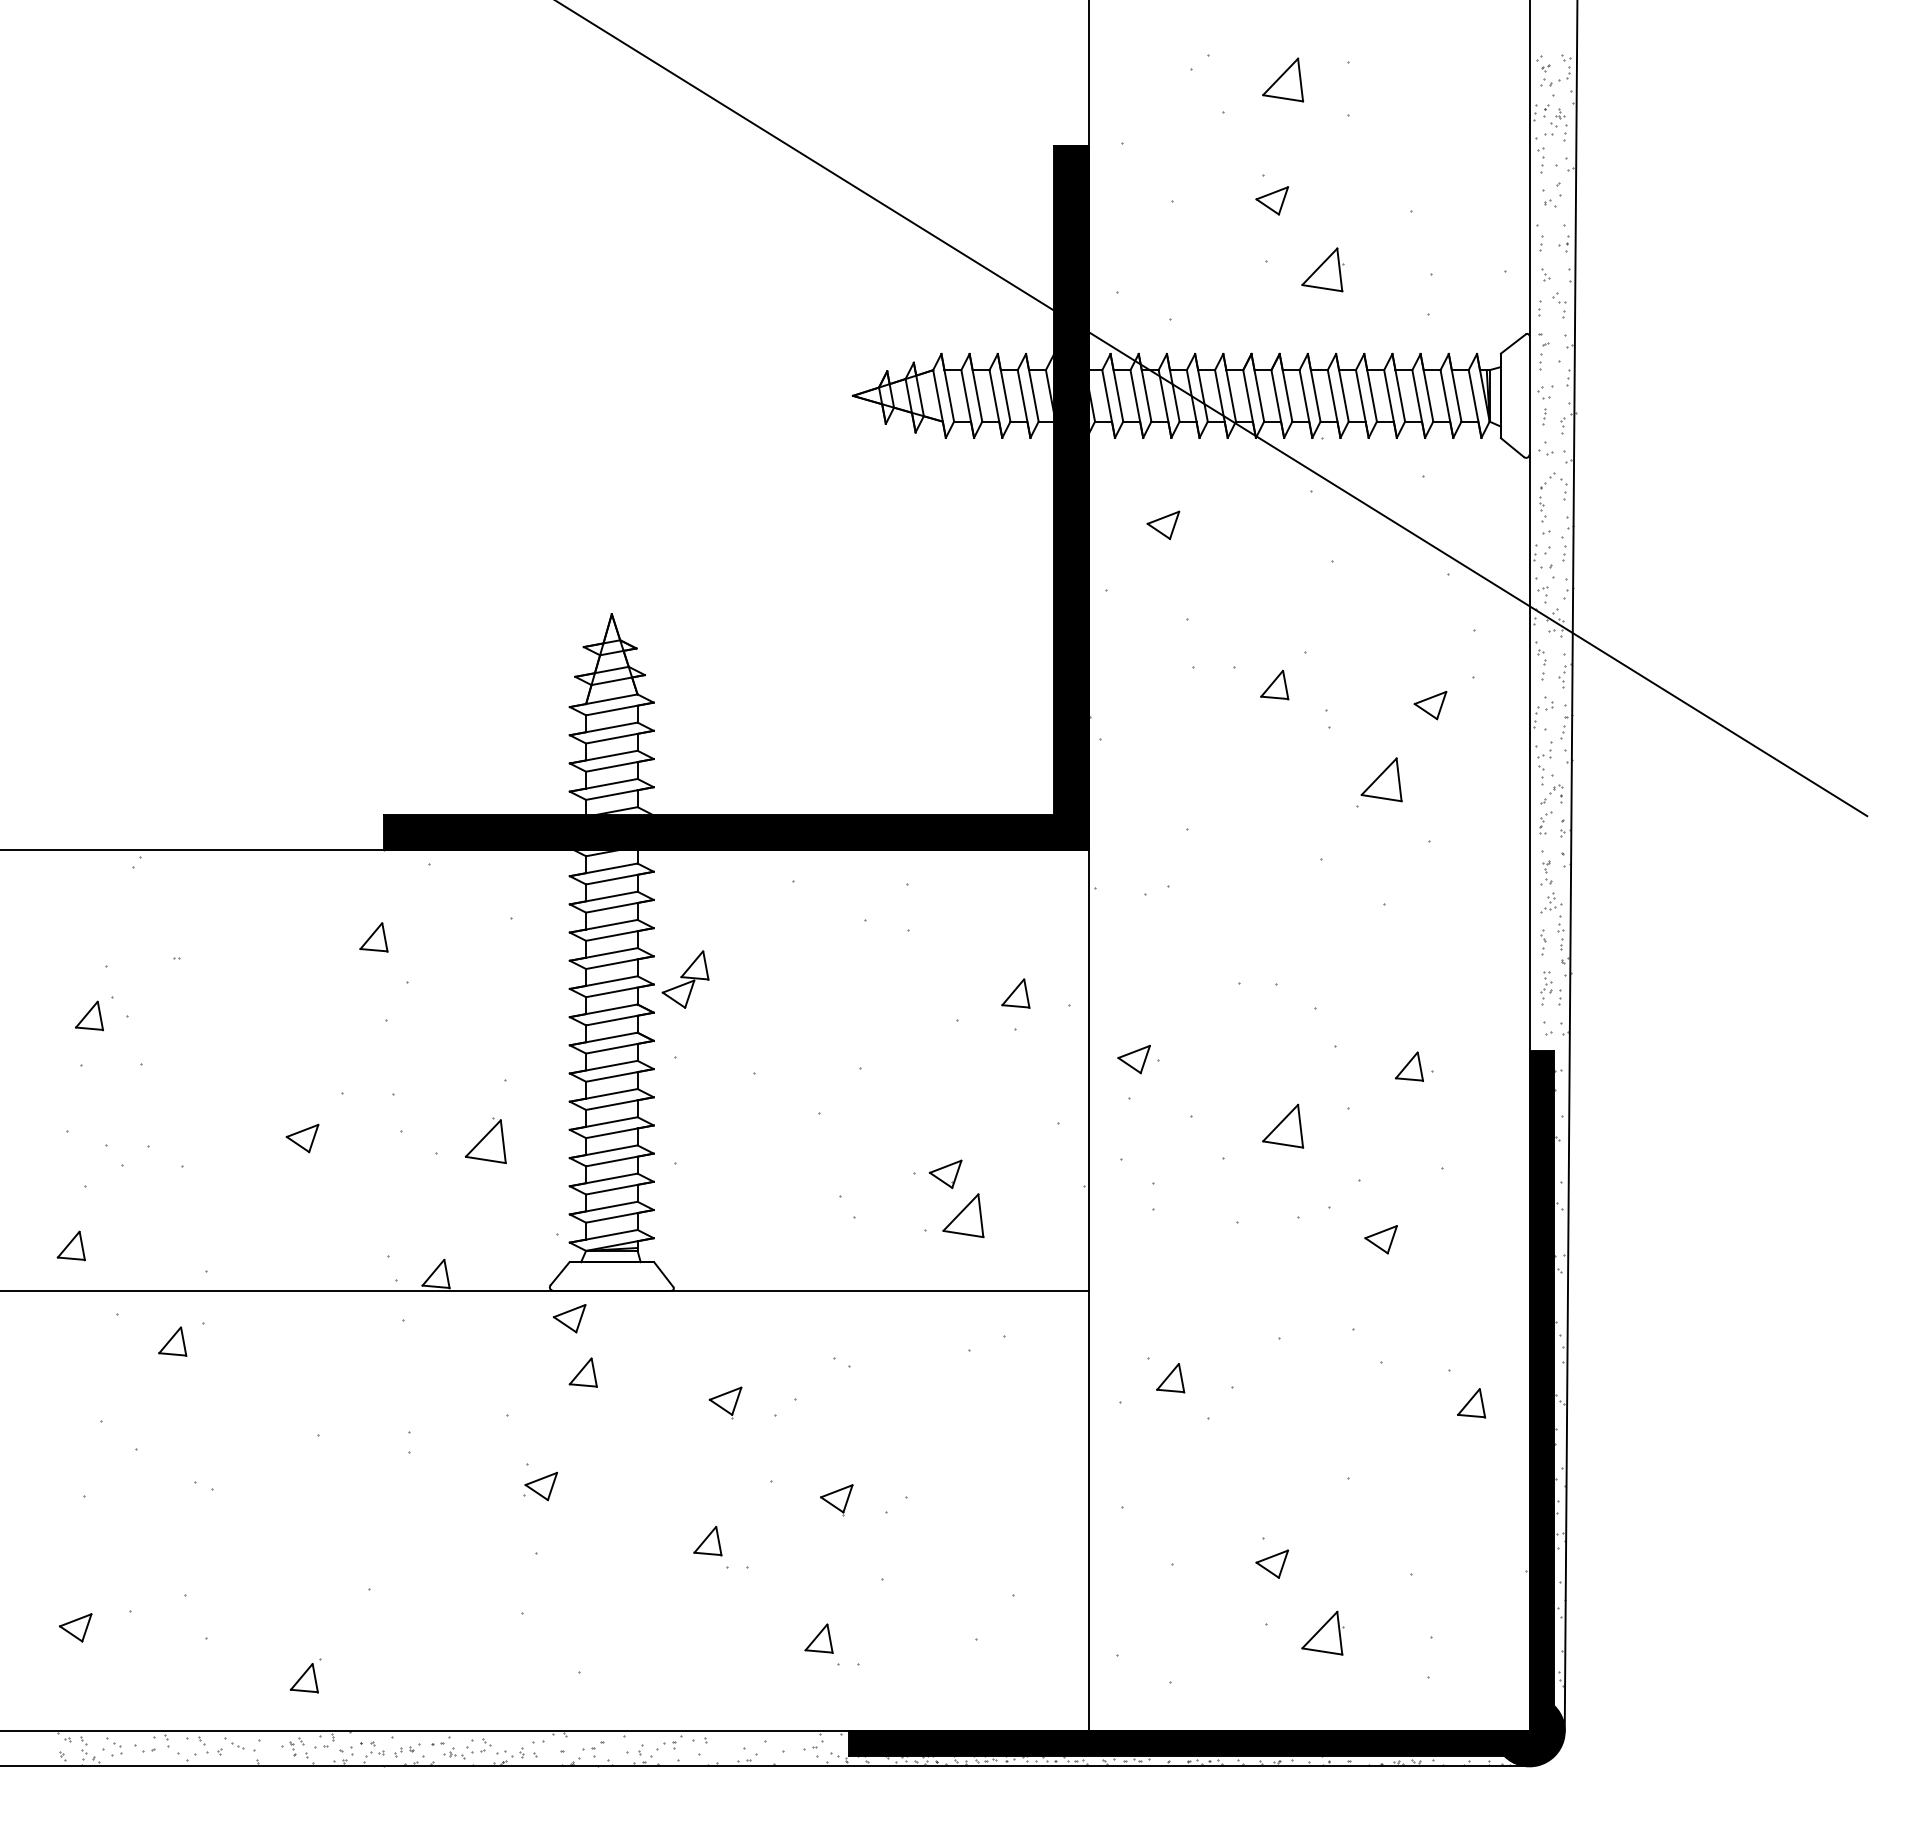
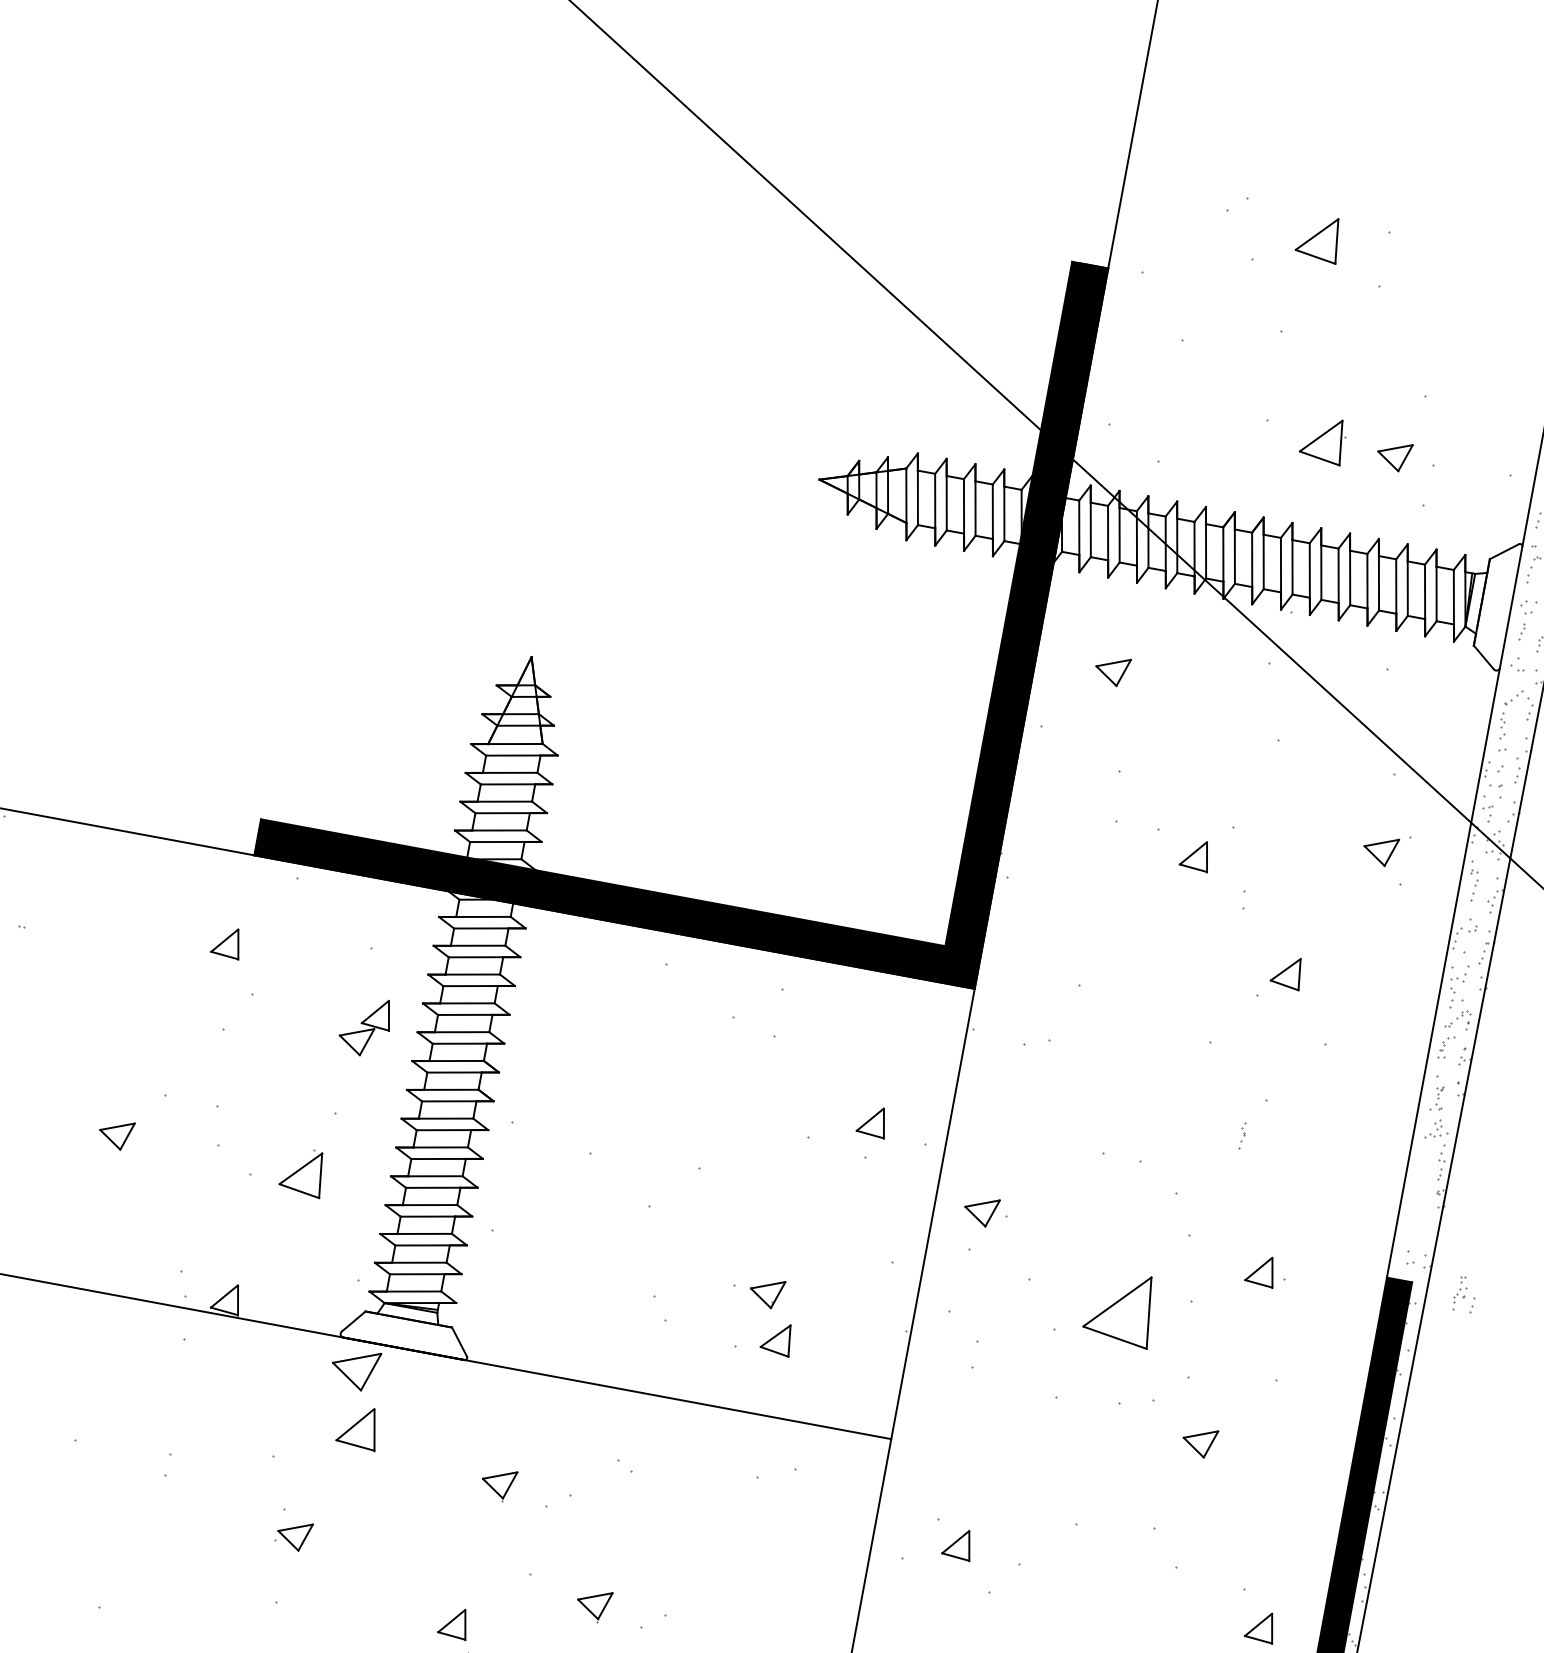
part: (1271, 200) -> (1393, 455), moved
part: (1430, 705) -> (1380, 850), moved
part: (1381, 779) -> (1287, 971), size x0.7
part: (1543, 942) -> (1242, 1136), moved
part: (685, 979) -> (365, 1026), moved
part: (1550, 988) -> (1464, 1294), moved
part: (1283, 1125) -> (1121, 1307), size x1.6
part: (963, 1215) -> (777, 1338), size x0.7
part: (569, 1318) -> (354, 1369), size x1.4
part: (582, 1372) -> (357, 1426), size x1.4

